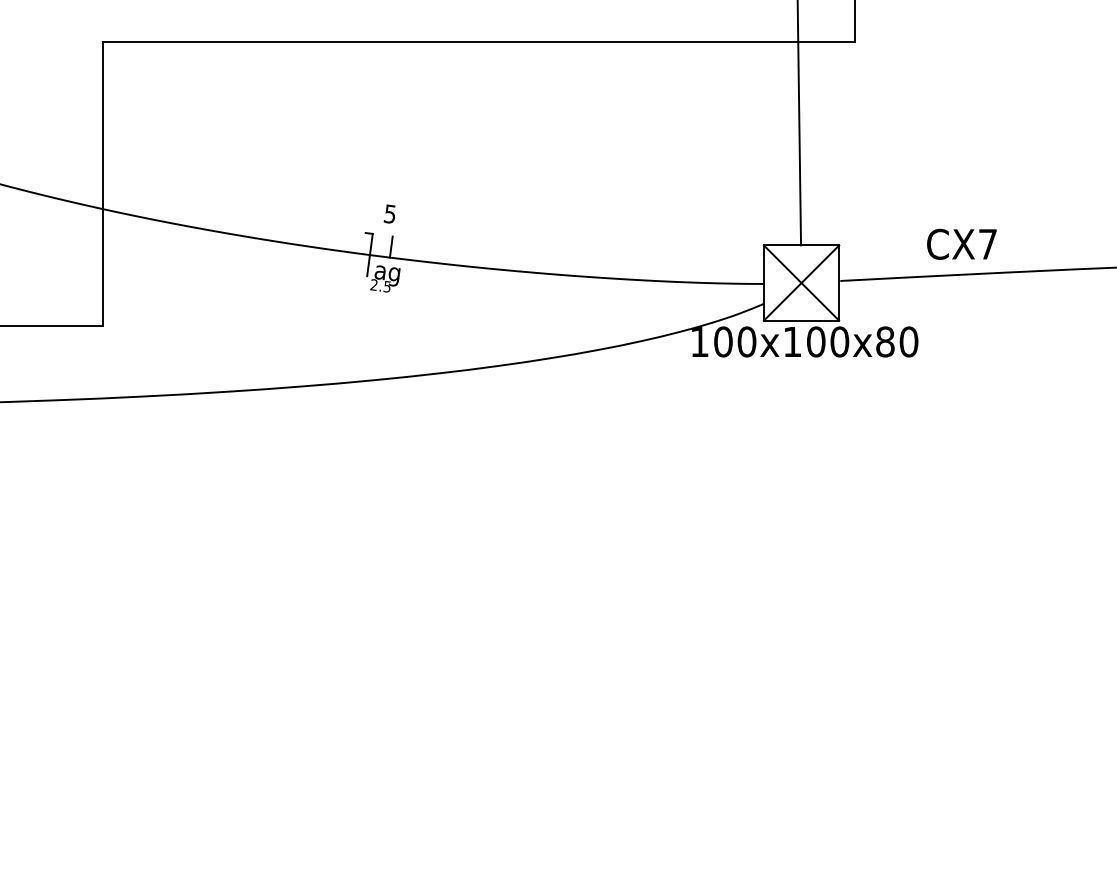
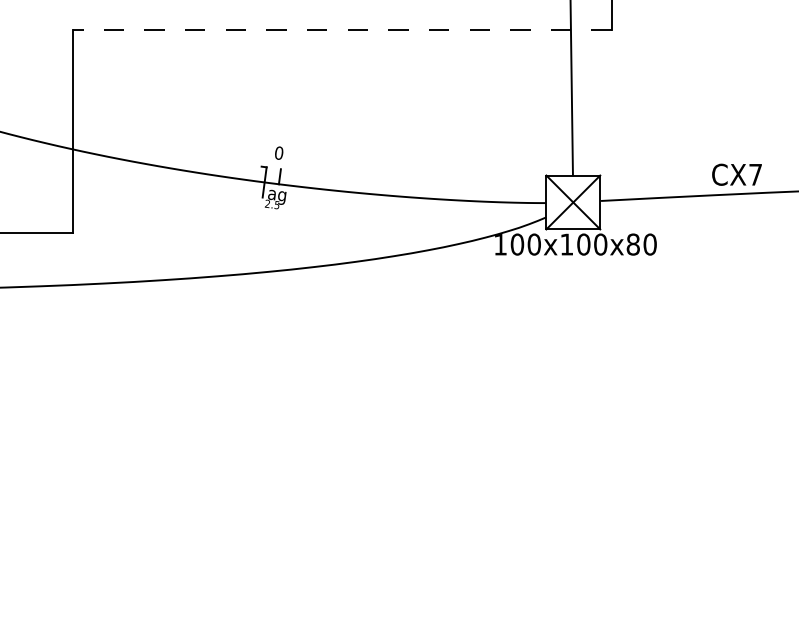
line: (478, 42) -> (342, 30), solid -> dashed
text: (389, 213) -> (278, 152), 5 -> 0
text: (961, 243) -> (736, 174), moved

